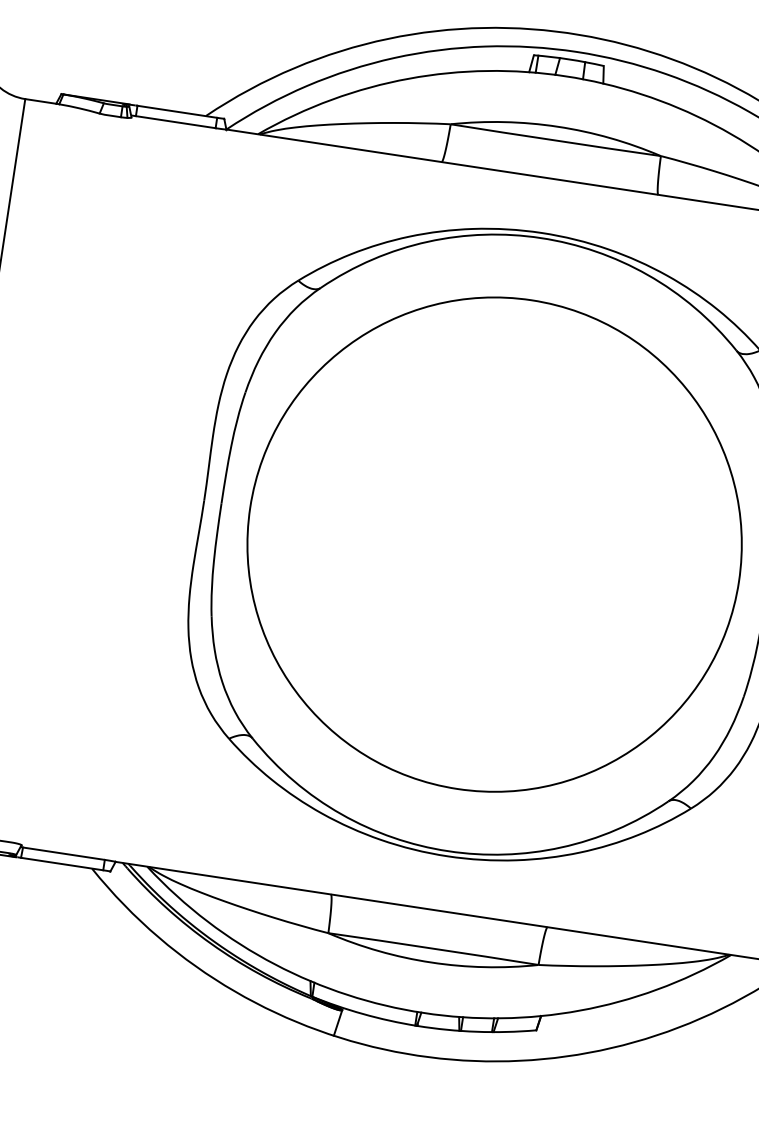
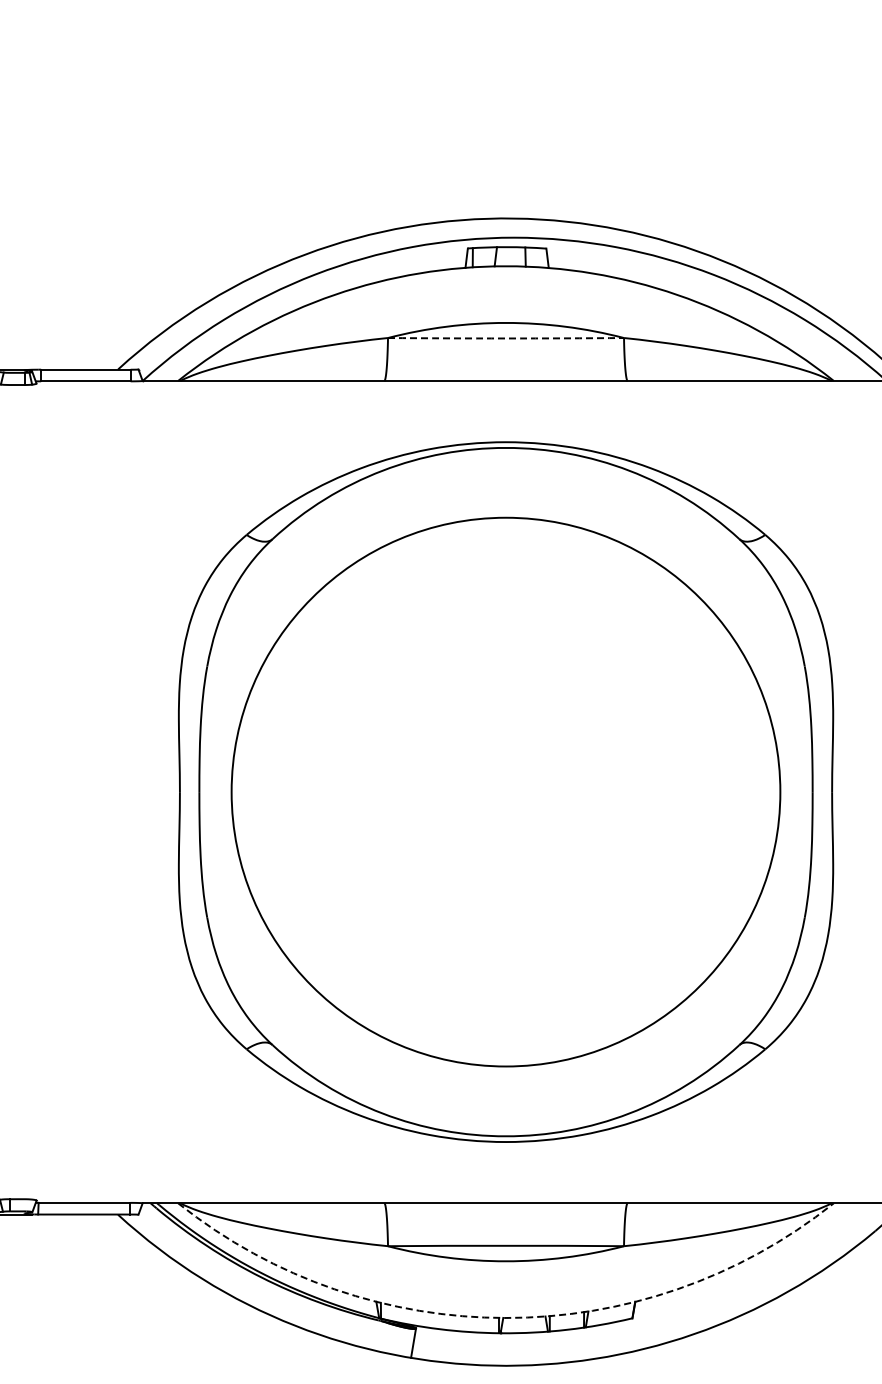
arc: (556, 140) -> (506, 338), solid -> dashed
arc: (424, 1012) -> (506, 1317), solid -> dashed

